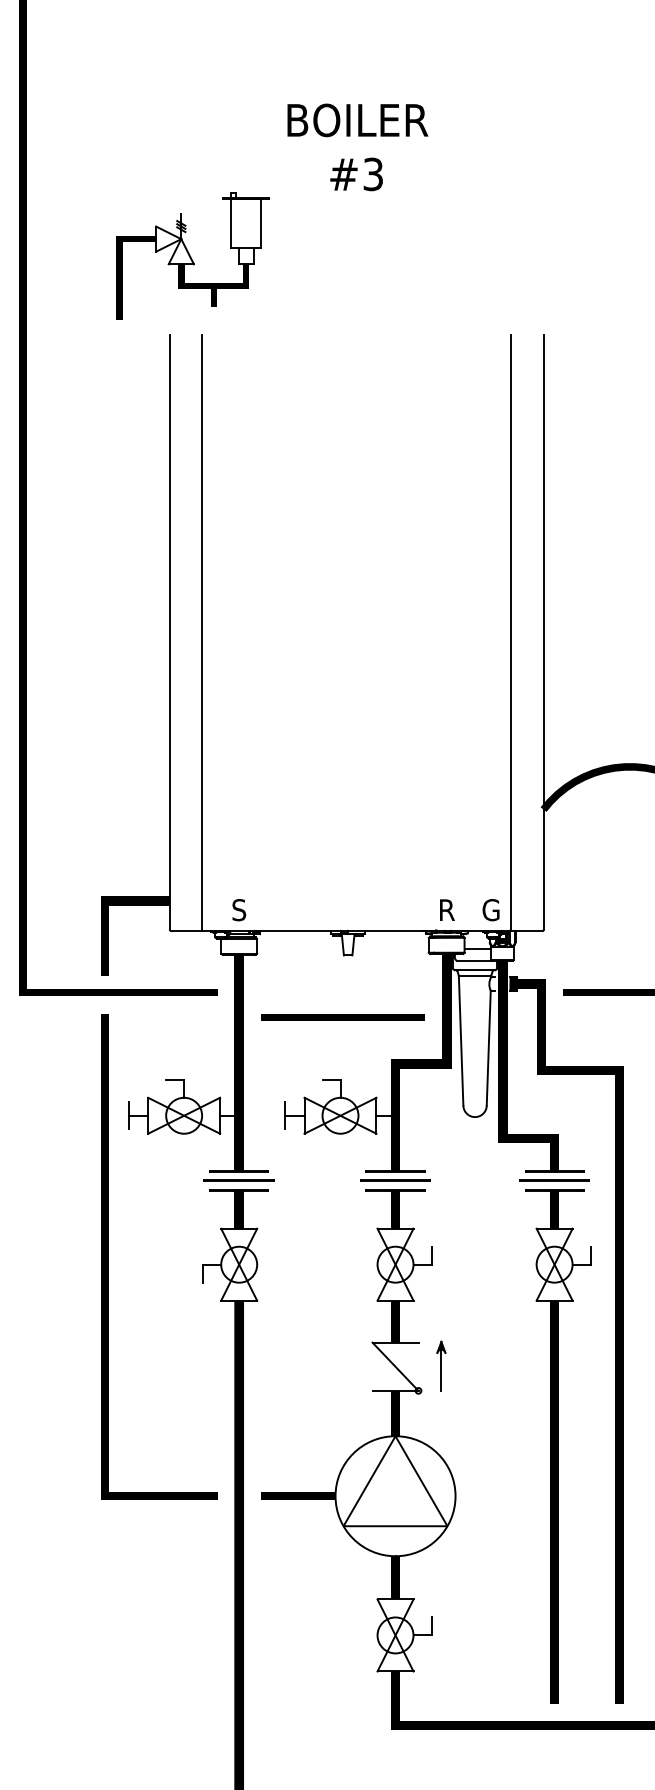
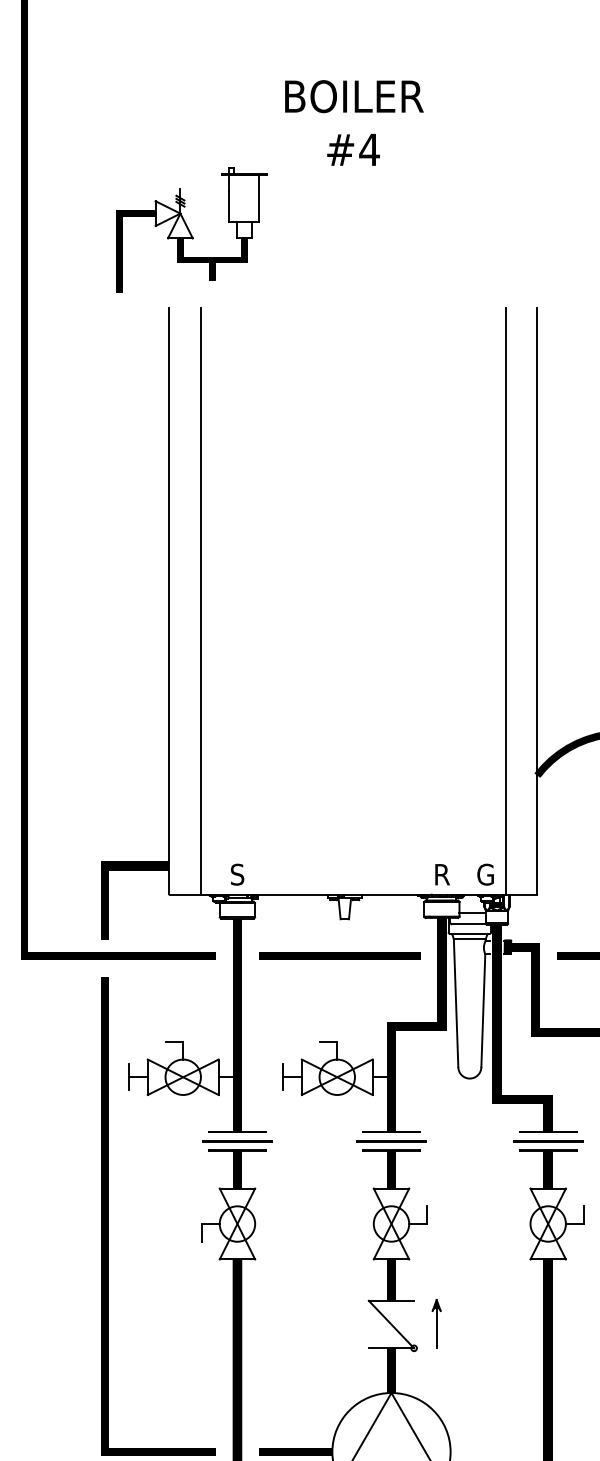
text: (372, 174) -> (368, 149), #3 -> #4
line: (342, 1017) -> (339, 955), moved

